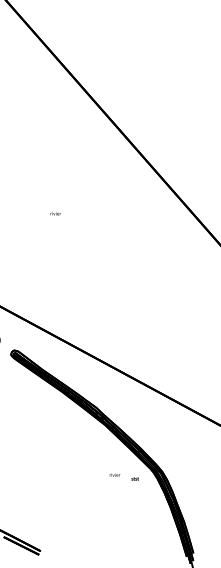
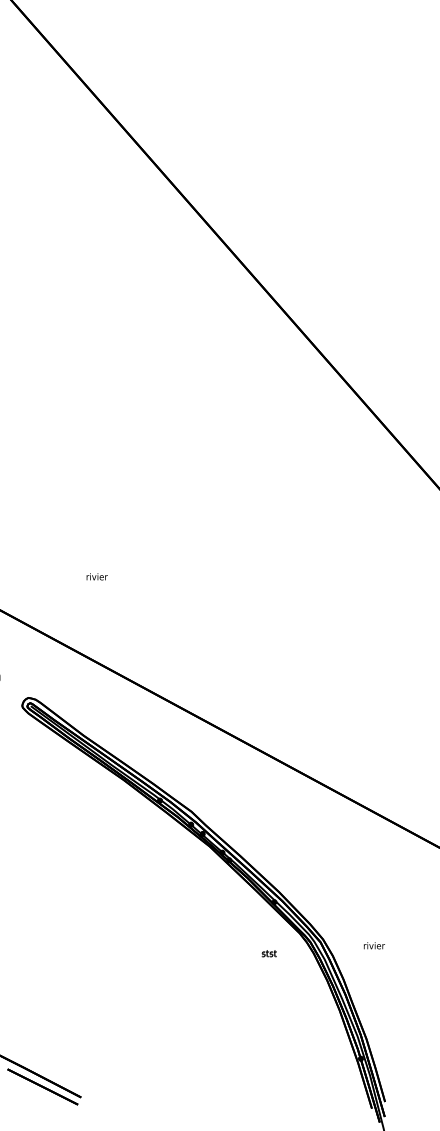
text: (55, 213) -> (96, 576), moved
text: (114, 474) -> (373, 944), moved

